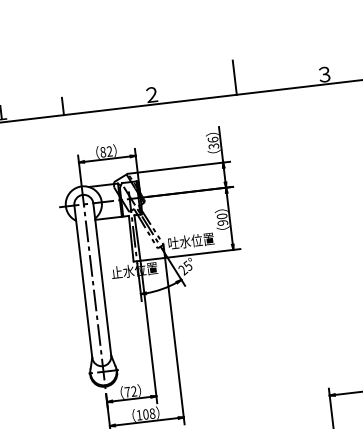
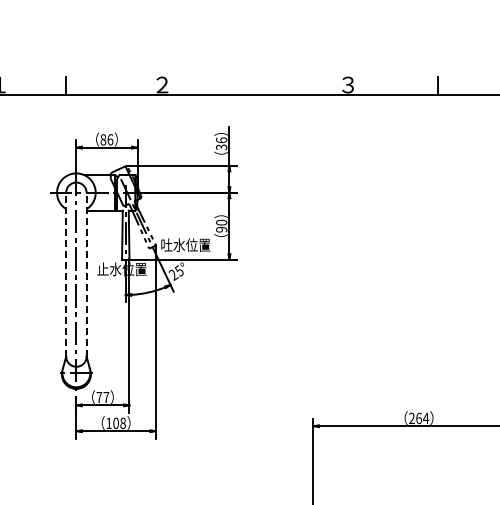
line: (234, 77) -> (252, 76), removed
text: (109, 151) -> (110, 139), 82 -> 86
line: (102, 279) -> (86, 274), solid -> dashed
line: (83, 281) -> (66, 274), solid -> dashed
text: (134, 391) -> (106, 397), 72 -> 77

